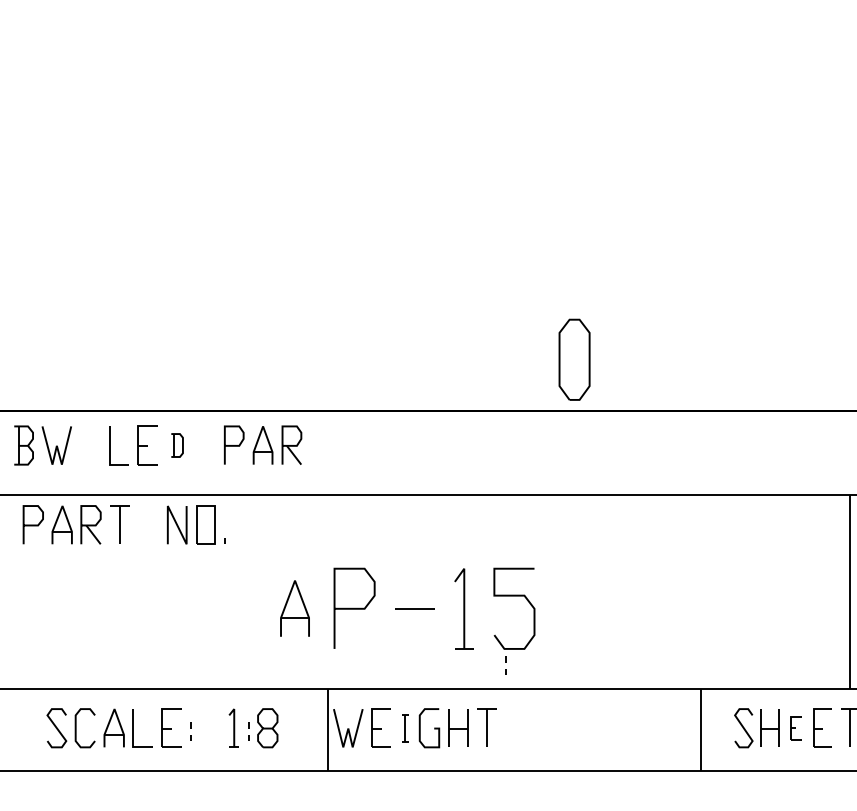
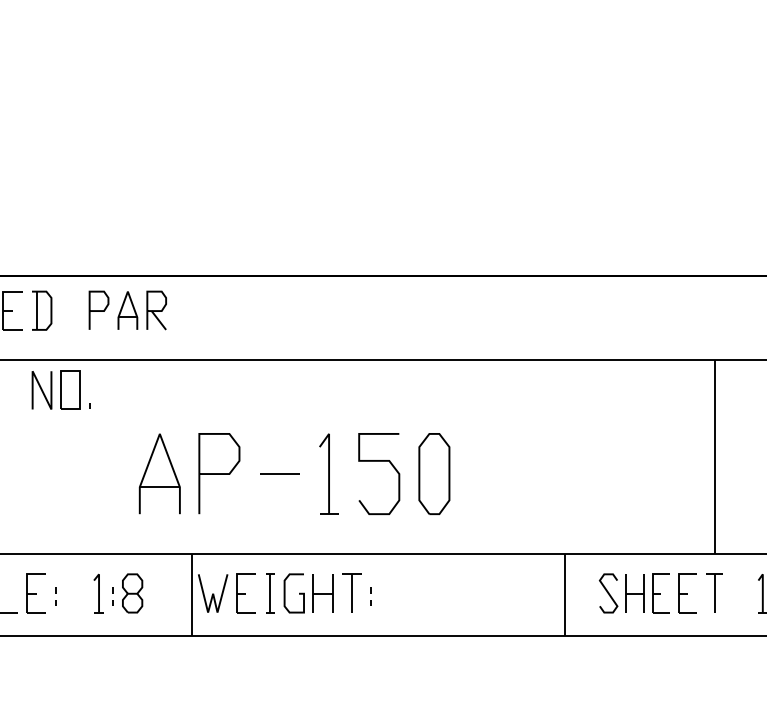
part: (574, 359) -> (434, 473), moved
part: (177, 445) -> (42, 310), size x1.67
part: (294, 608) -> (159, 473), size x1.43
line: (505, 662) -> (370, 593), moved
part: (405, 727) -> (270, 592), size x1.43
part: (795, 727) -> (660, 592), size x1.67

